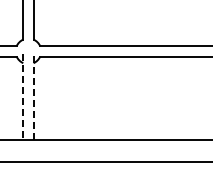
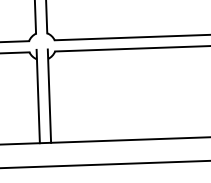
line: (23, 97) -> (38, 96), dashed -> solid
line: (33, 97) -> (49, 96), dashed -> solid

